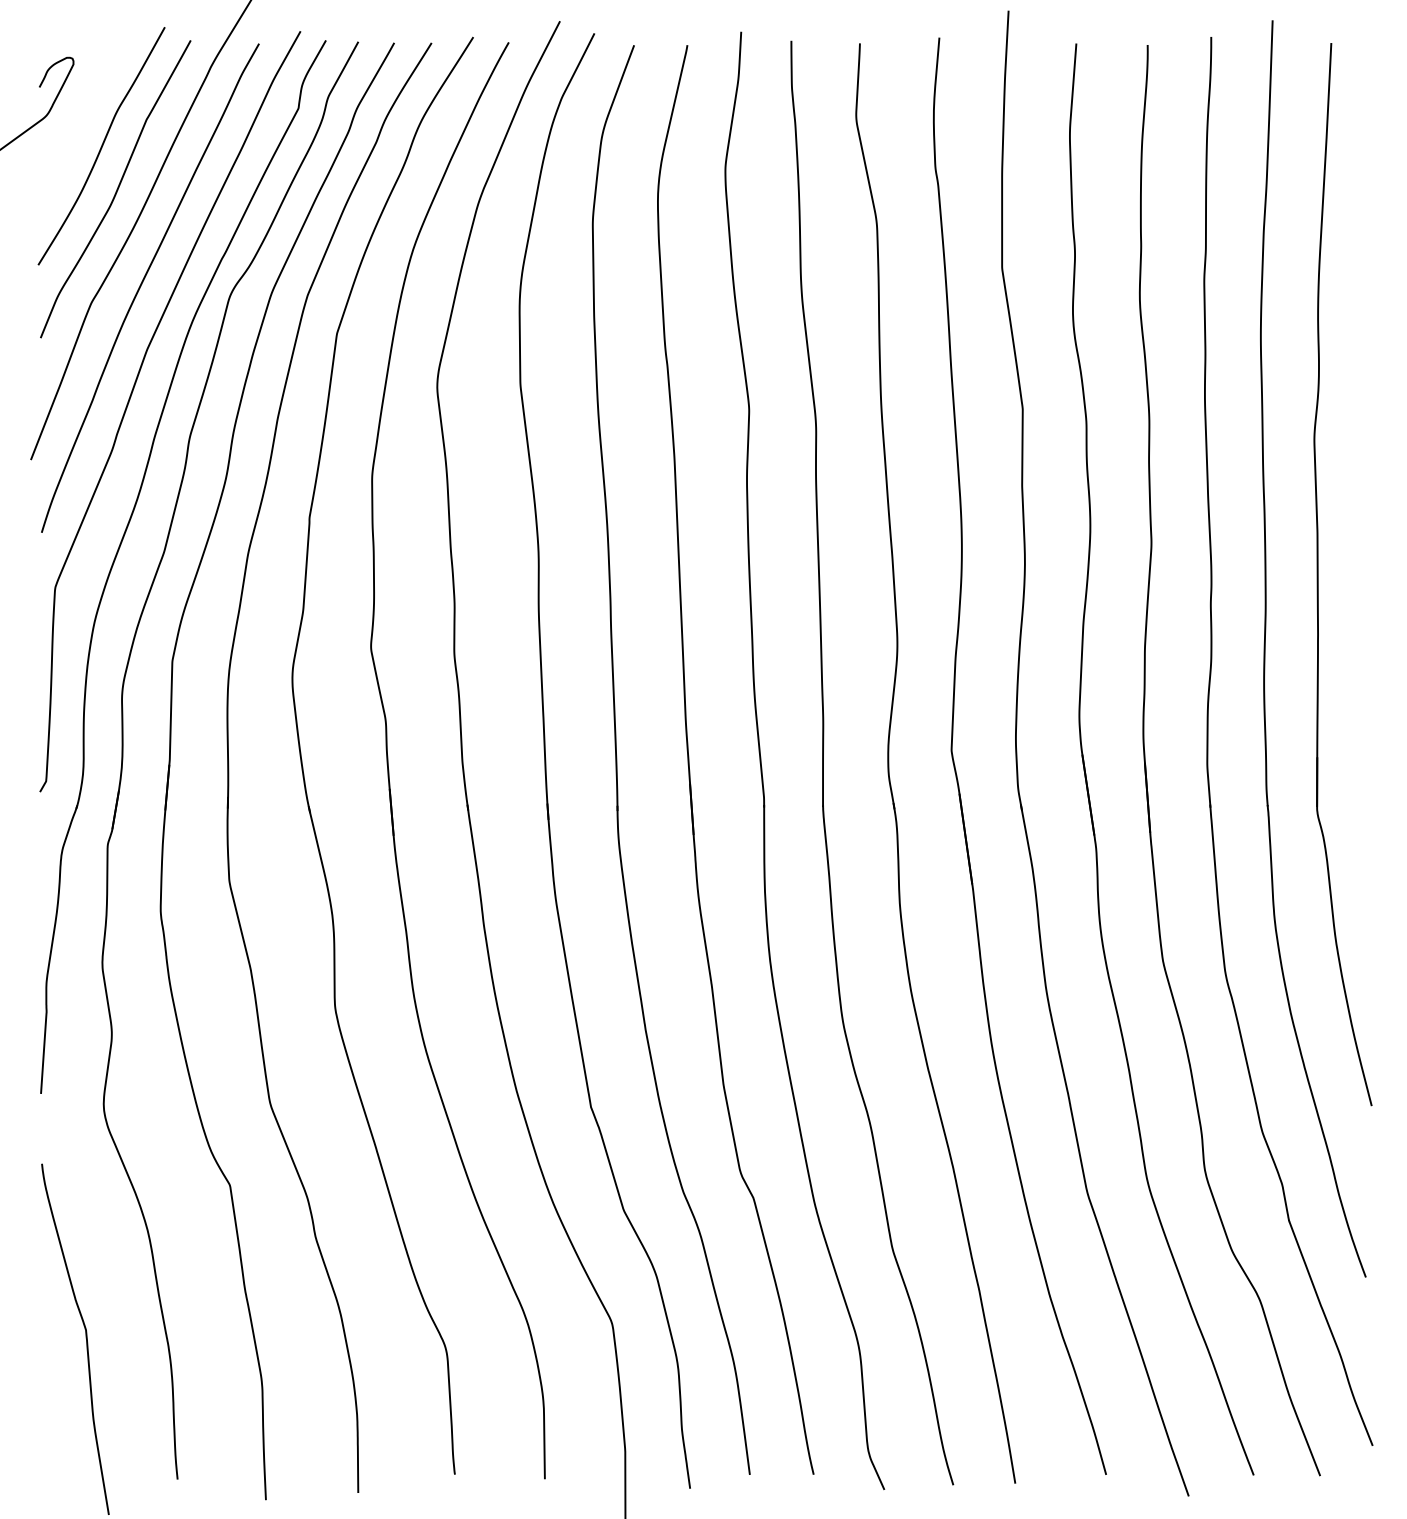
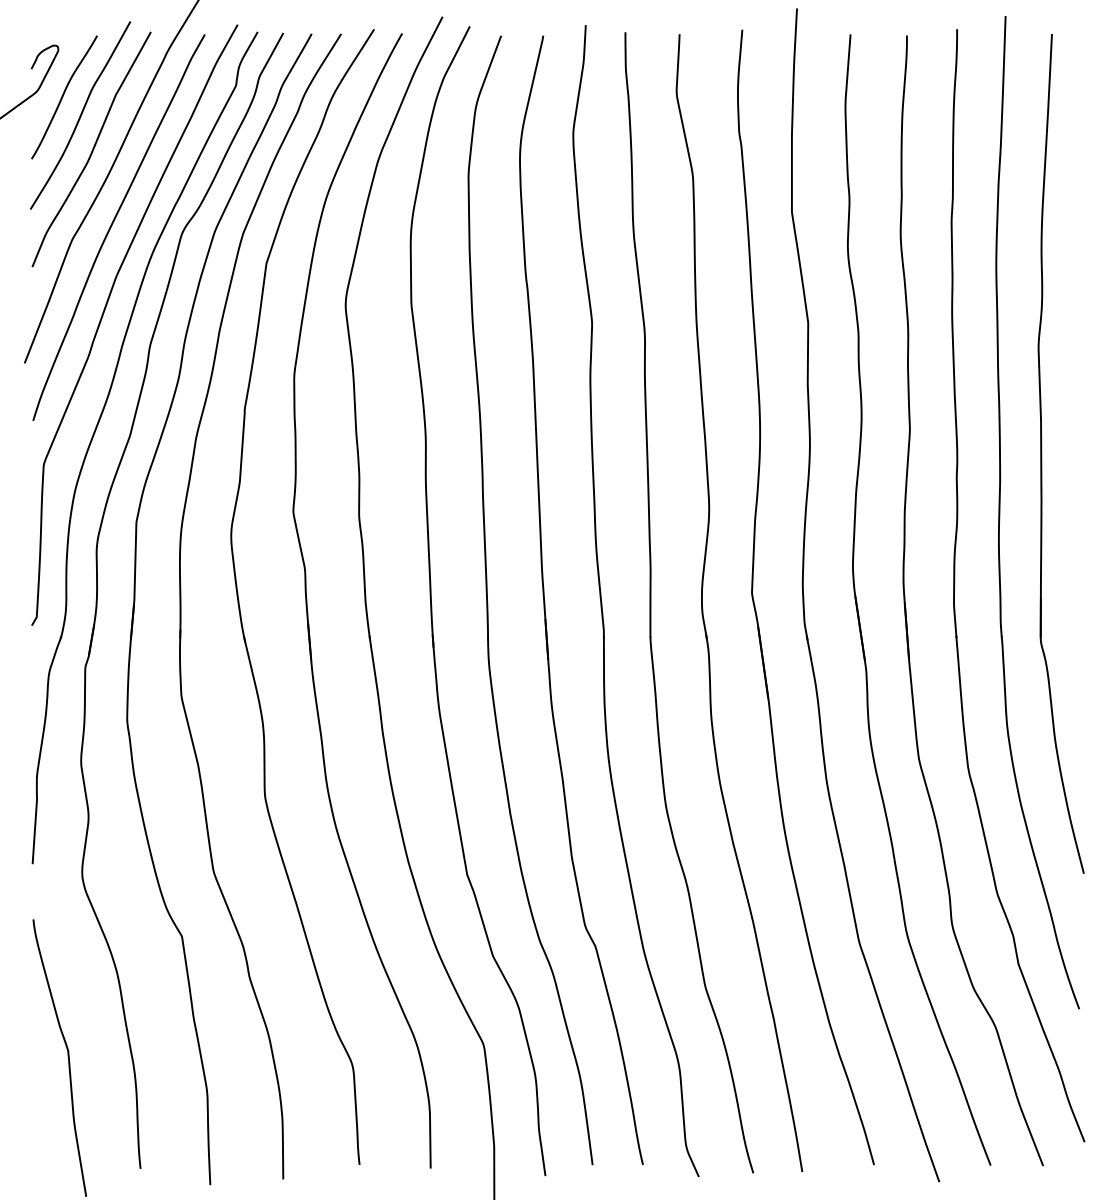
curve: (79, 123) -> (63, 97), added

